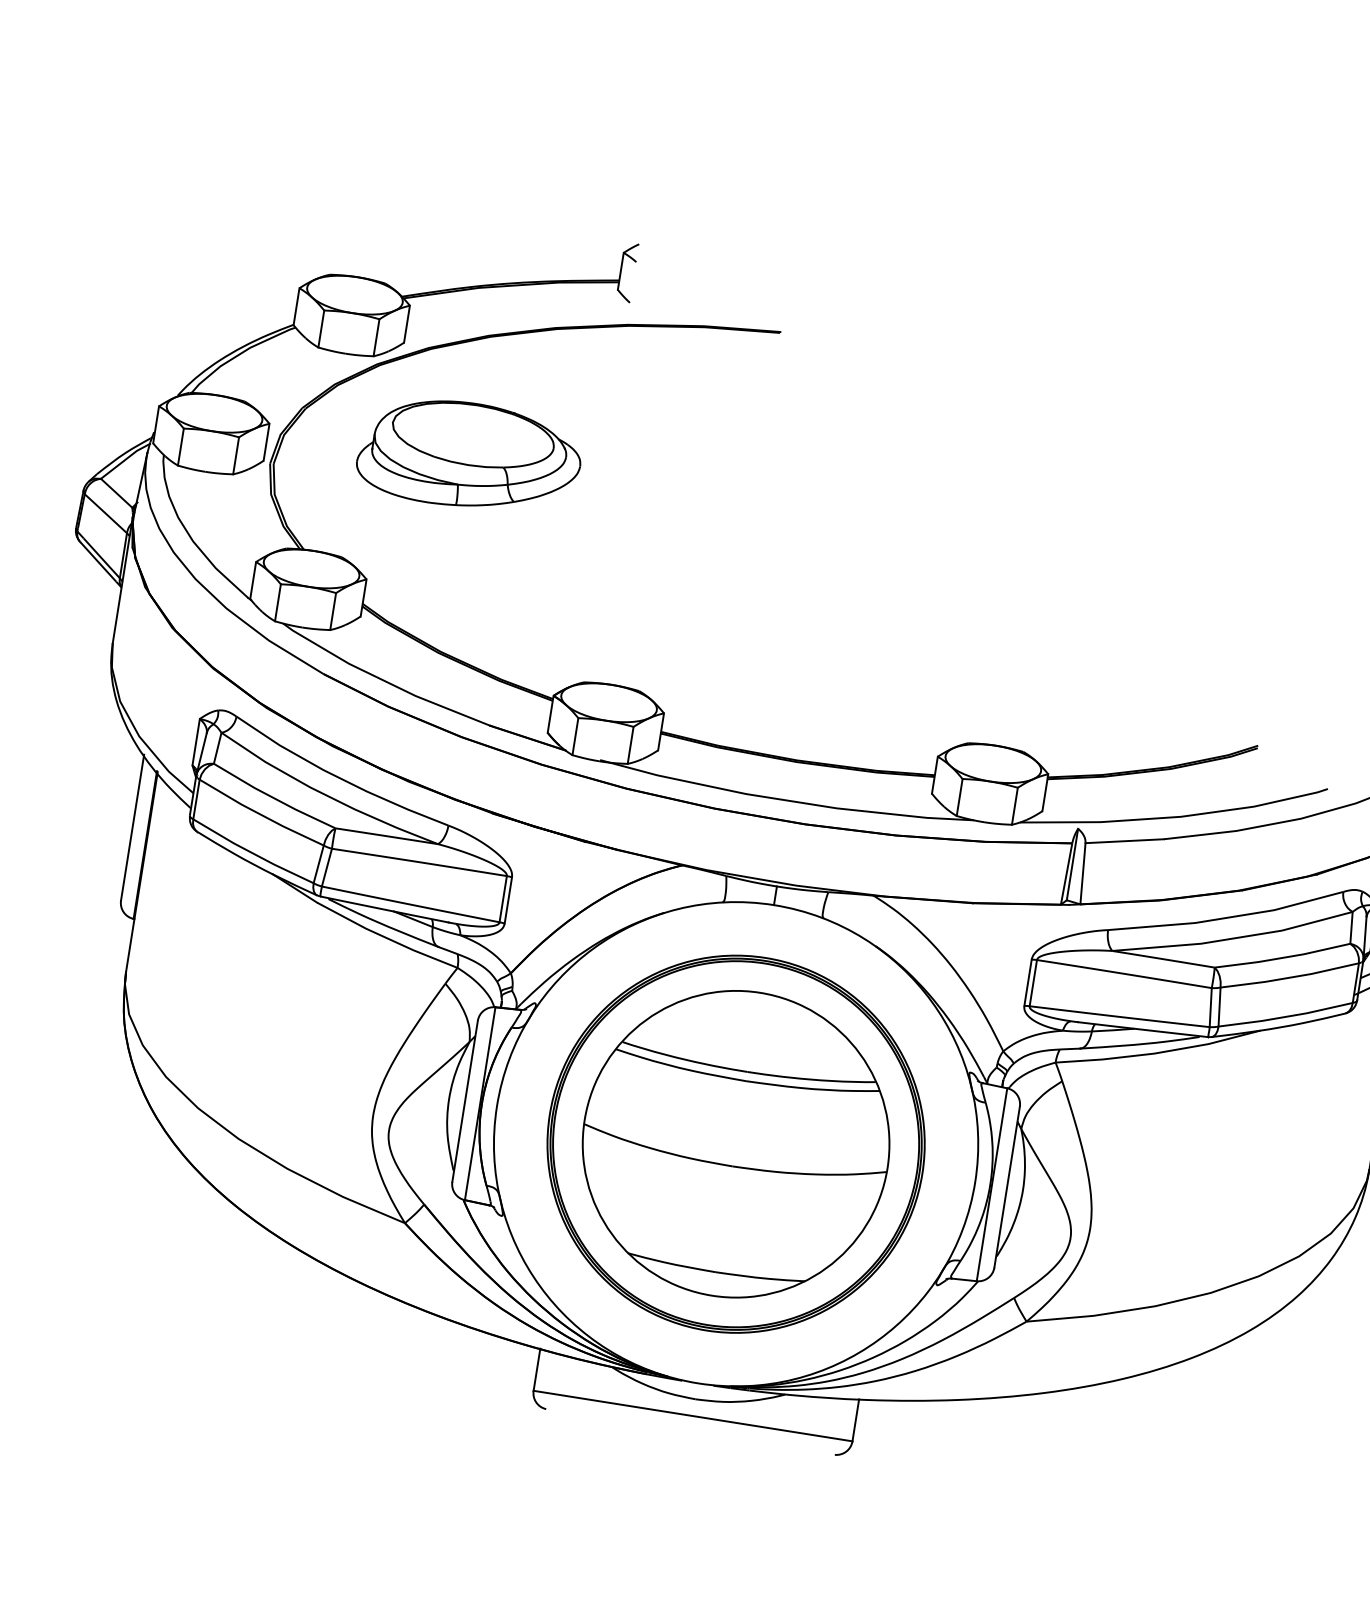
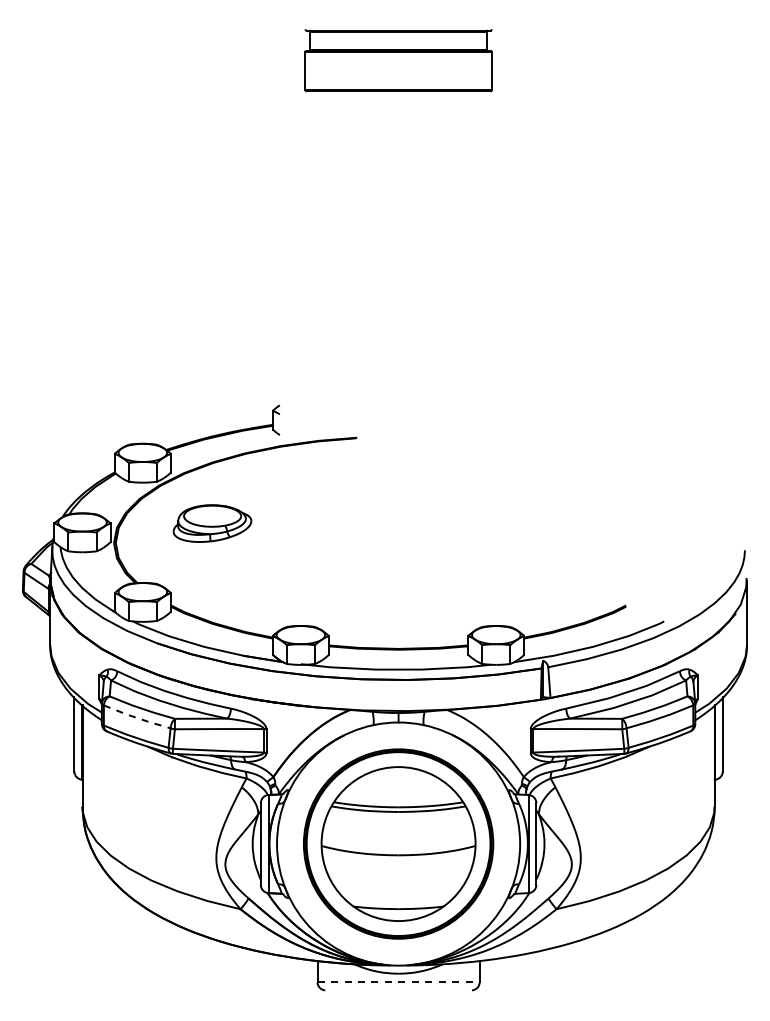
part: (469, 455) -> (212, 523), size x0.7
line: (260, 813) -> (136, 717), solid -> dashed
line: (694, 1416) -> (399, 982), solid -> dashed

